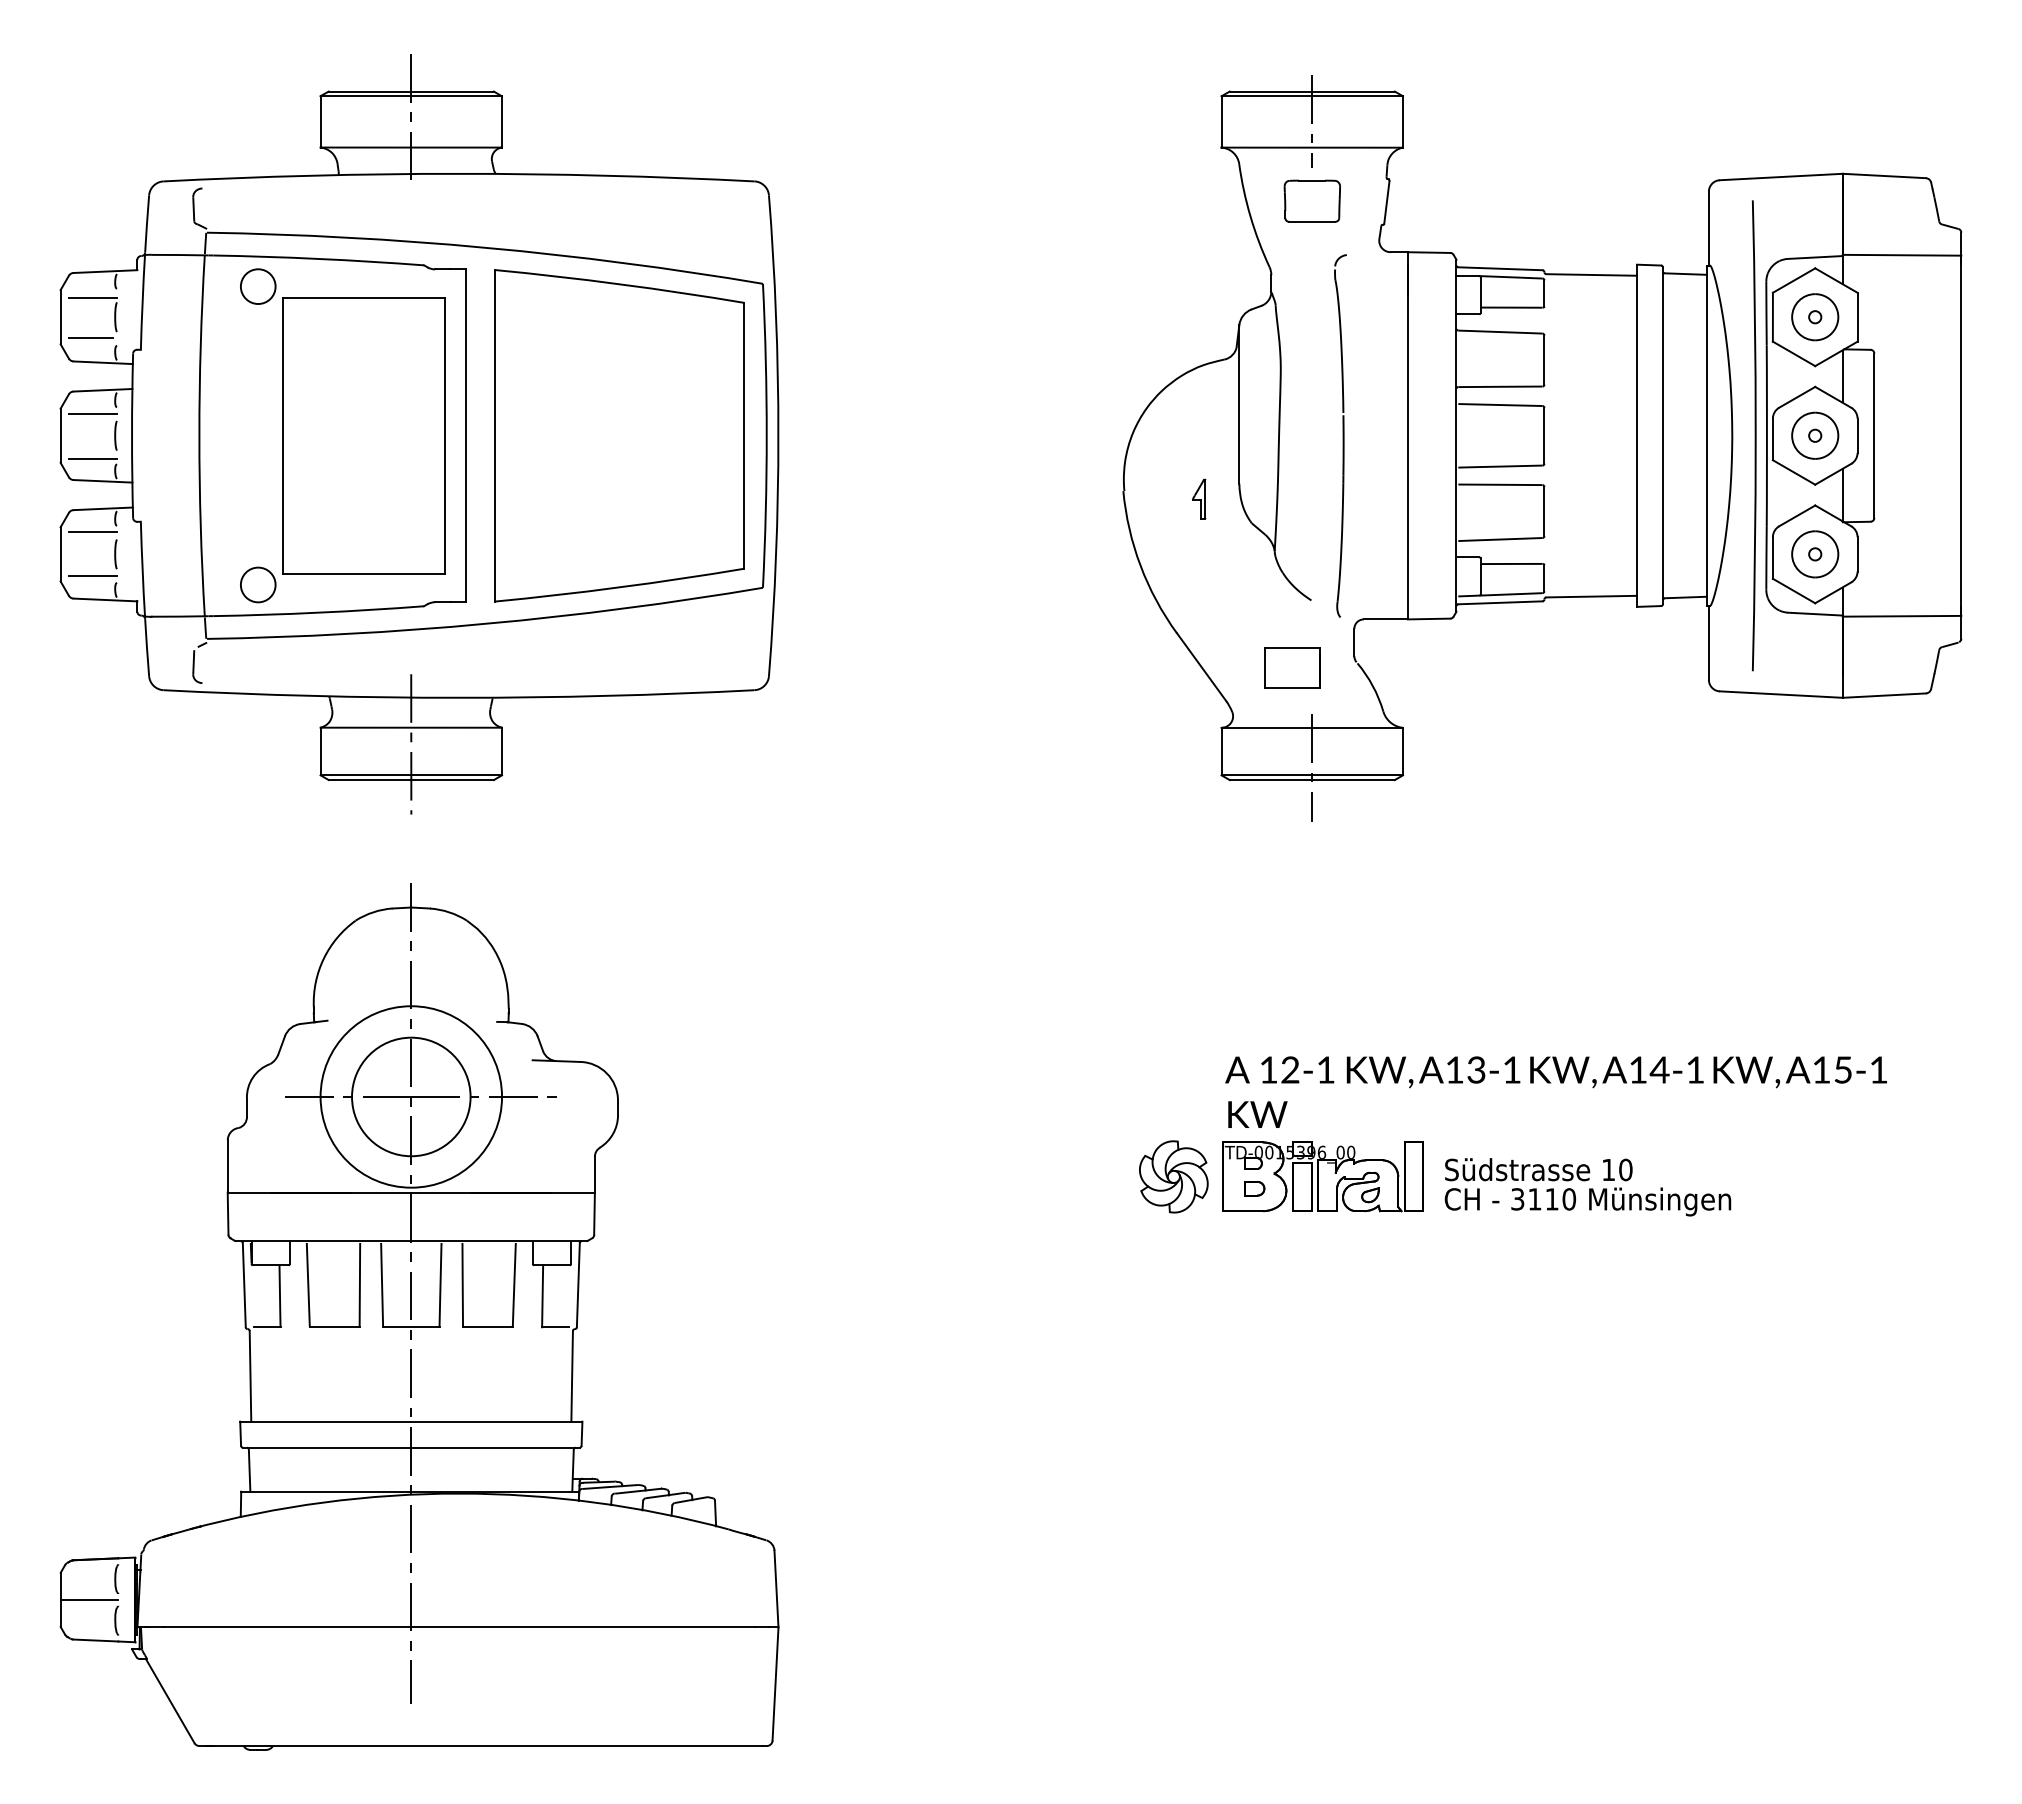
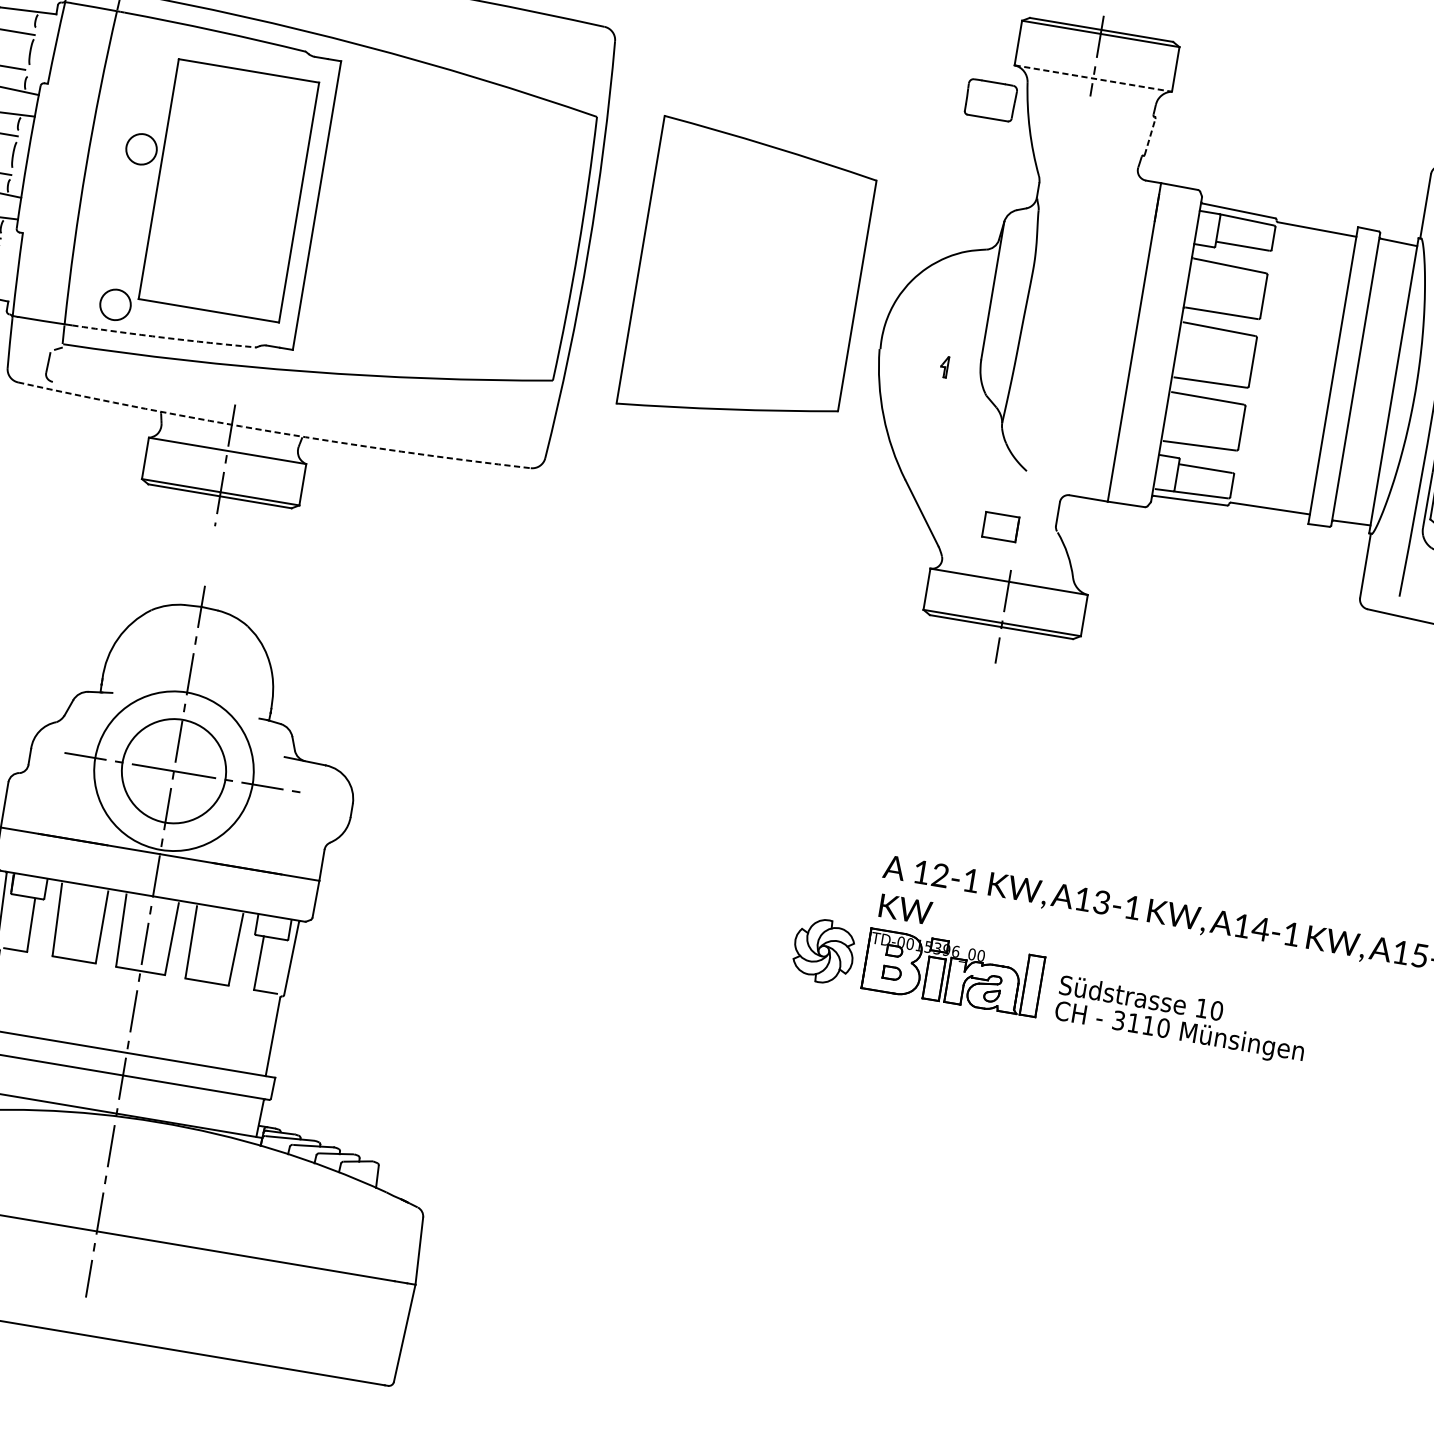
line: (1312, 147) -> (1093, 78), solid -> dashed
part: (1311, 200) -> (990, 99), moved
line: (1386, 202) -> (1149, 136), solid -> dashed
circle: (258, 286) -> (141, 149), moved
part: (619, 435) -> (749, 277), moved
part: (1340, 435) -> (1076, 332), removed
part: (1199, 498) -> (944, 366), size x0.6
arc: (318, 612) -> (163, 337), solid -> dashed
part: (1292, 667) -> (1000, 526), size x0.7
arc: (459, 697) -> (273, 431), solid -> dashed

